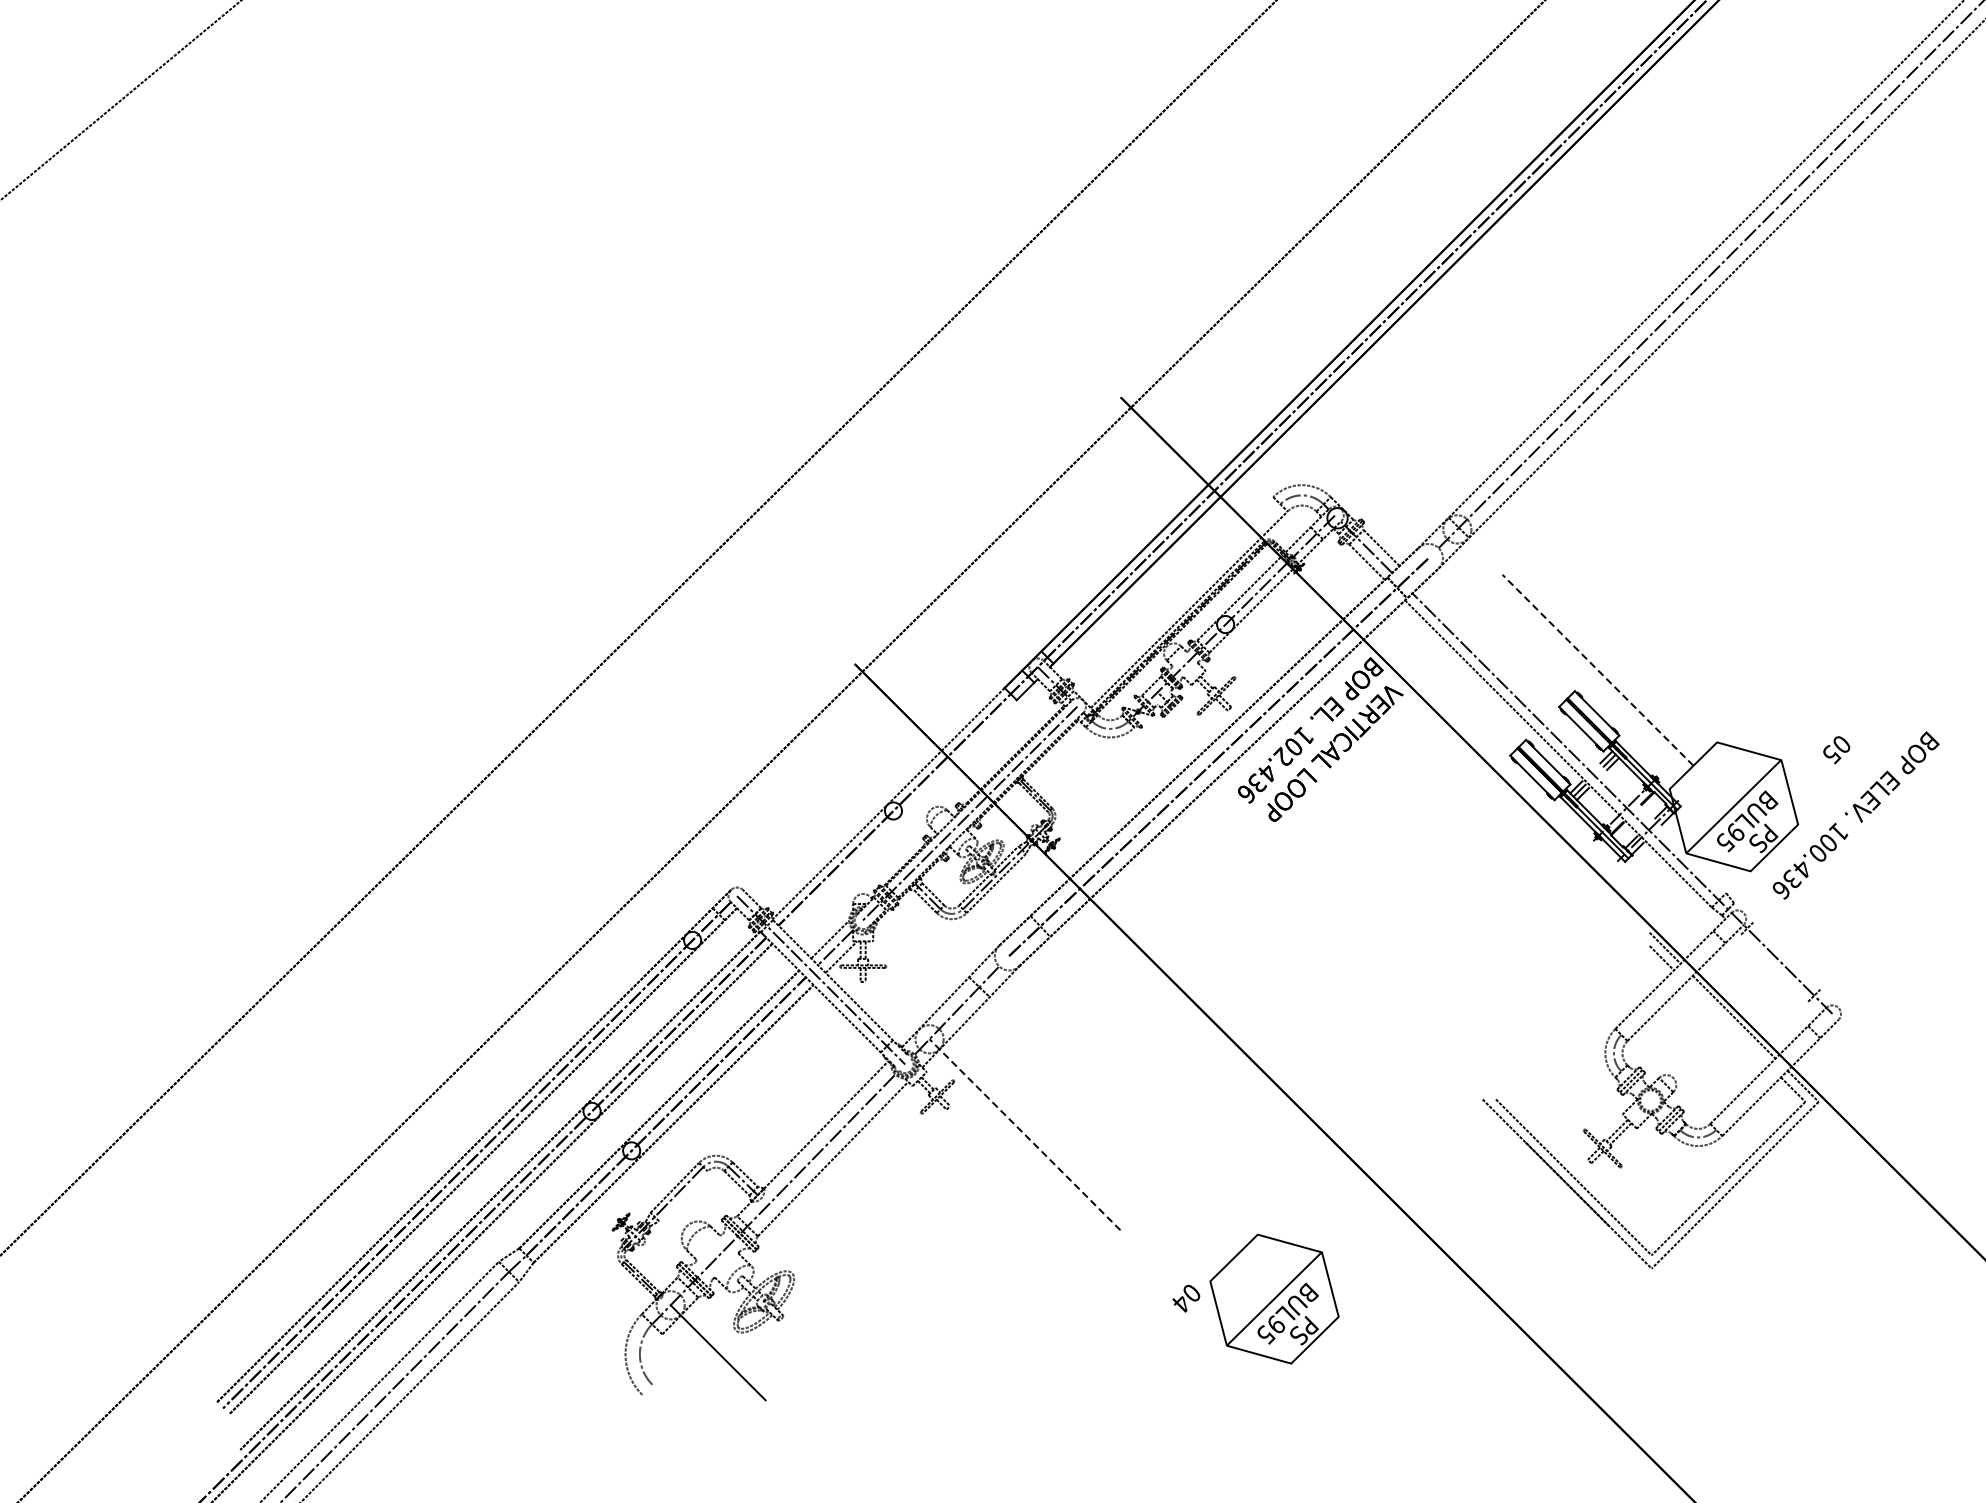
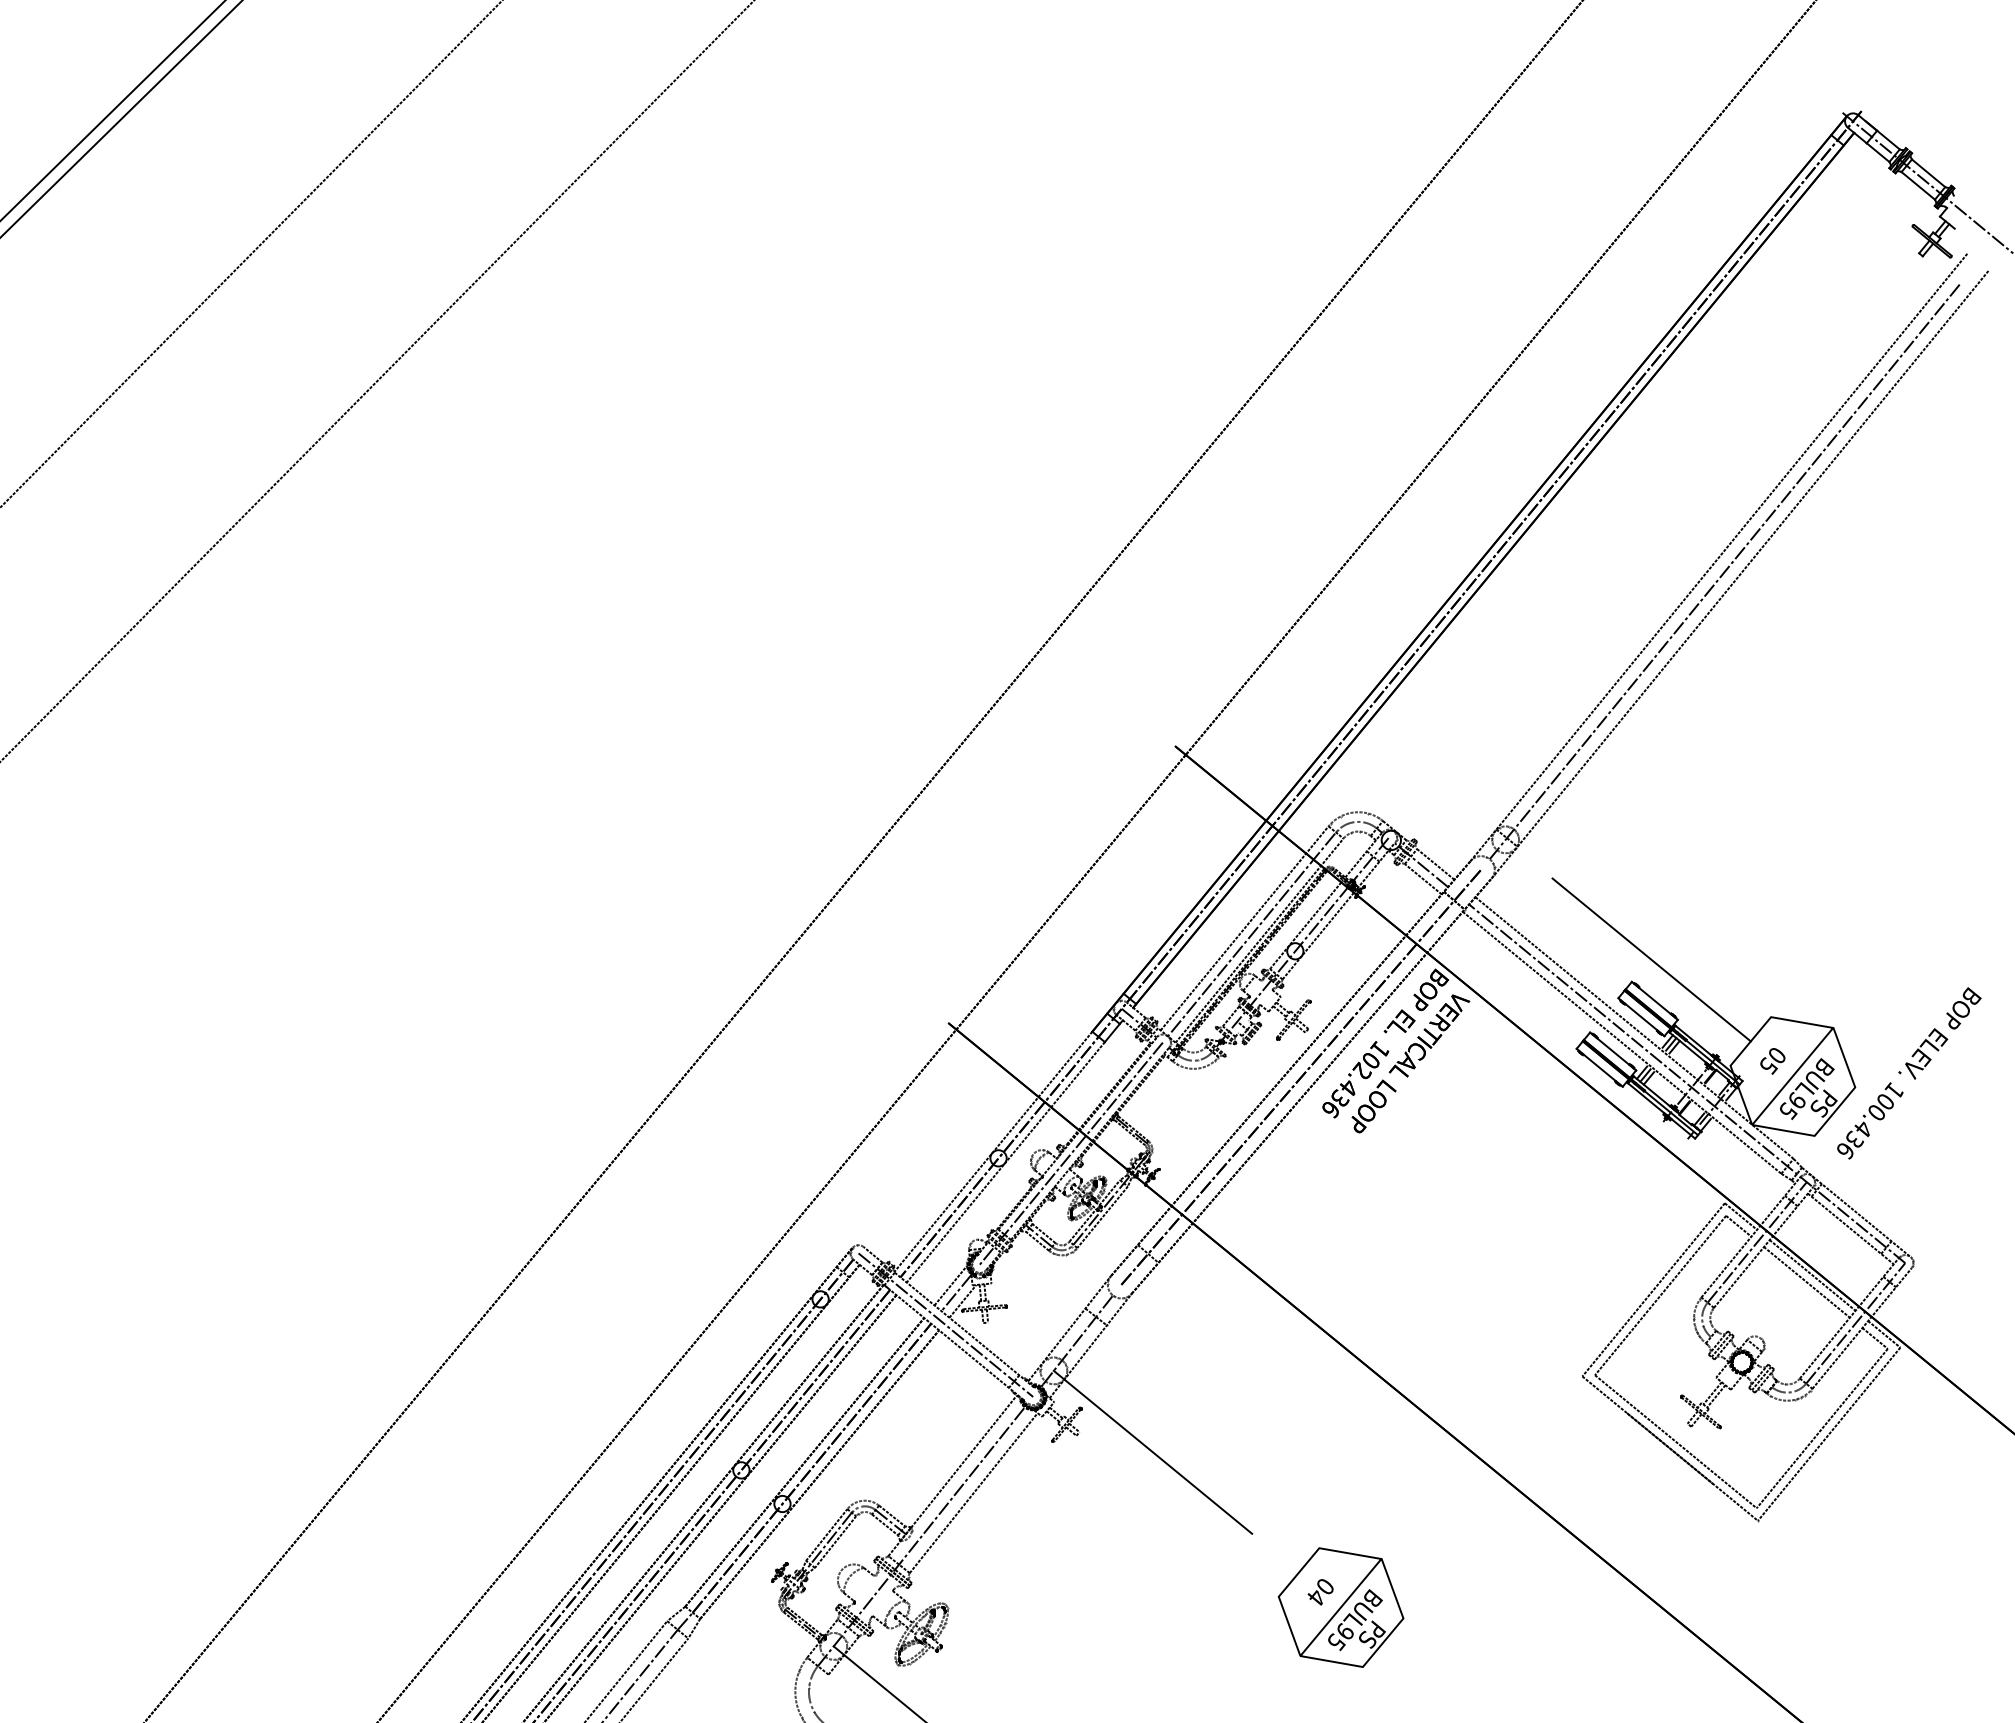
line: (1174, 595) -> (1244, 928), added
line: (1181, 602) -> (1251, 934), added
line: (1597, 669) -> (1651, 959), dashed -> solid
line: (1573, 739) -> (1634, 1027), added
text: (1836, 750) -> (1772, 1061), moved
line: (900, 816) -> (1005, 1162), added
line: (1786, 954) -> (1856, 1211), added
line: (1778, 971) -> (1850, 1228), added
line: (1678, 976) -> (1756, 1242), added
line: (1566, 1015) -> (1653, 1289), added
line: (1572, 1022) -> (1660, 1295), added
line: (1727, 1022) -> (1806, 1281), added
line: (1774, 1071) -> (1855, 1323), added
line: (1024, 1134) -> (1152, 1452), dashed -> solid
line: (683, 1195) -> (835, 1541), added
part: (1273, 1298) -> (1340, 1607), moved

